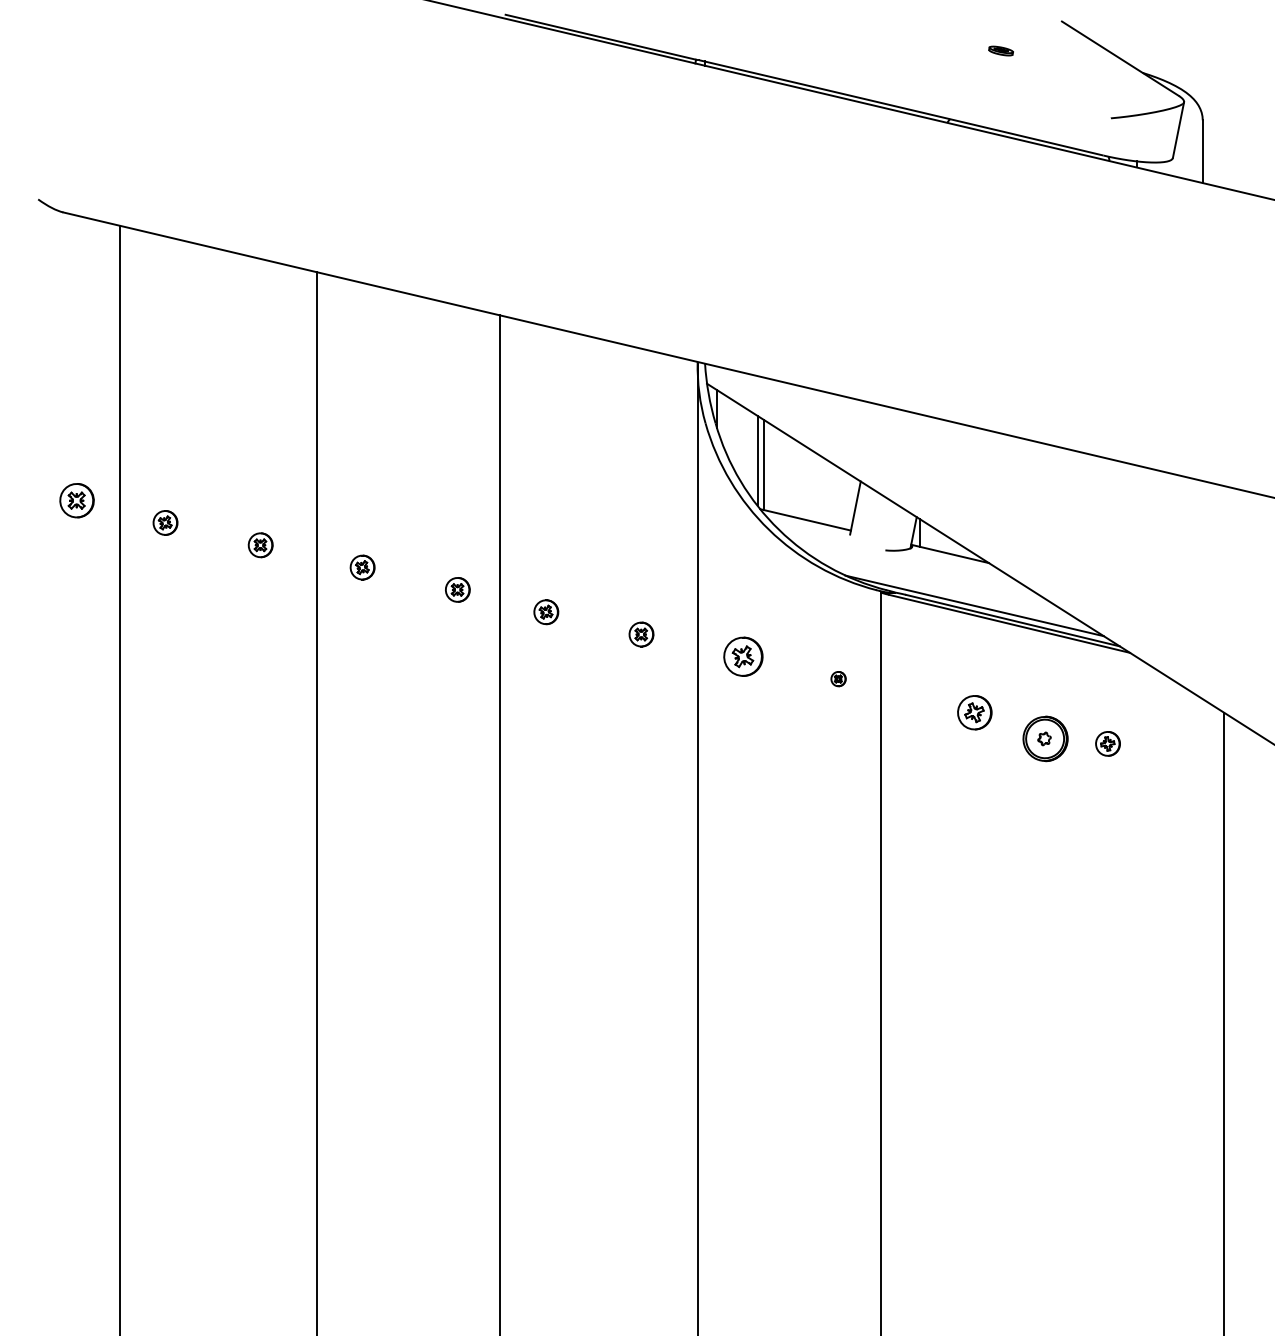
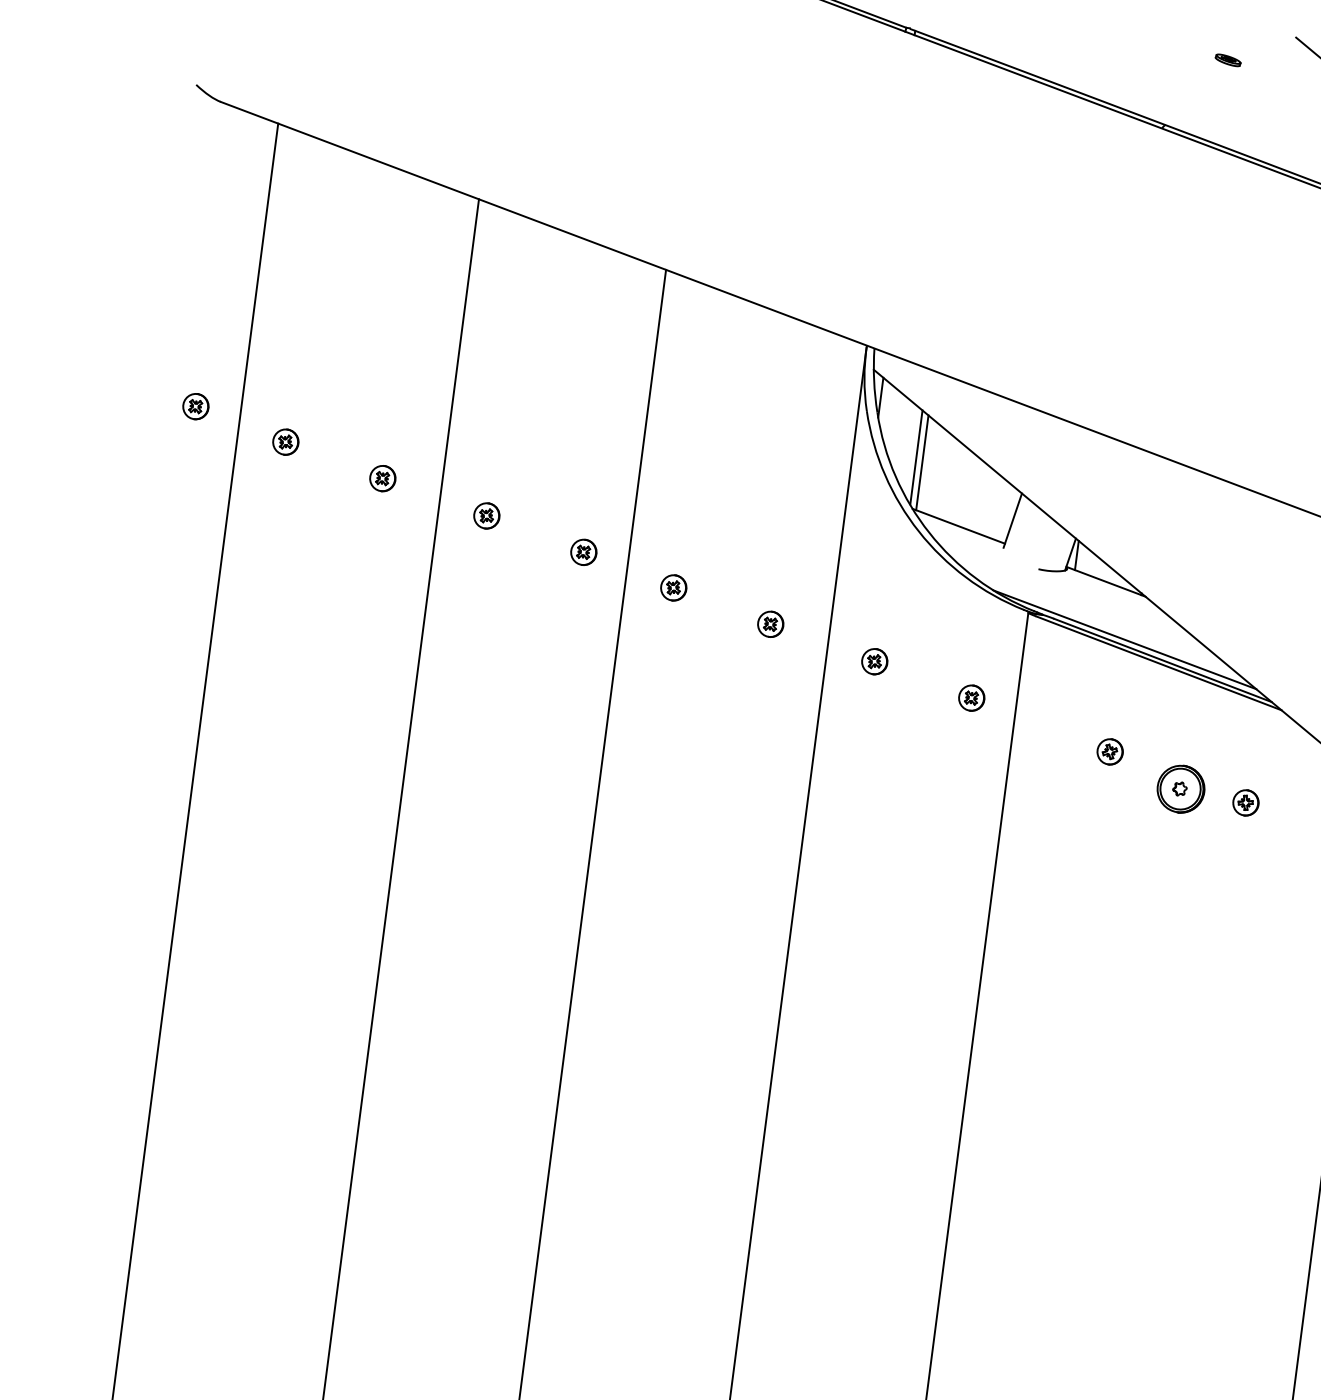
part: (76, 500) -> (195, 406), size x0.71
part: (743, 656) -> (874, 661), size x0.62
part: (838, 678) -> (971, 697), size x1.67
part: (974, 712) -> (1109, 751), size x0.71

